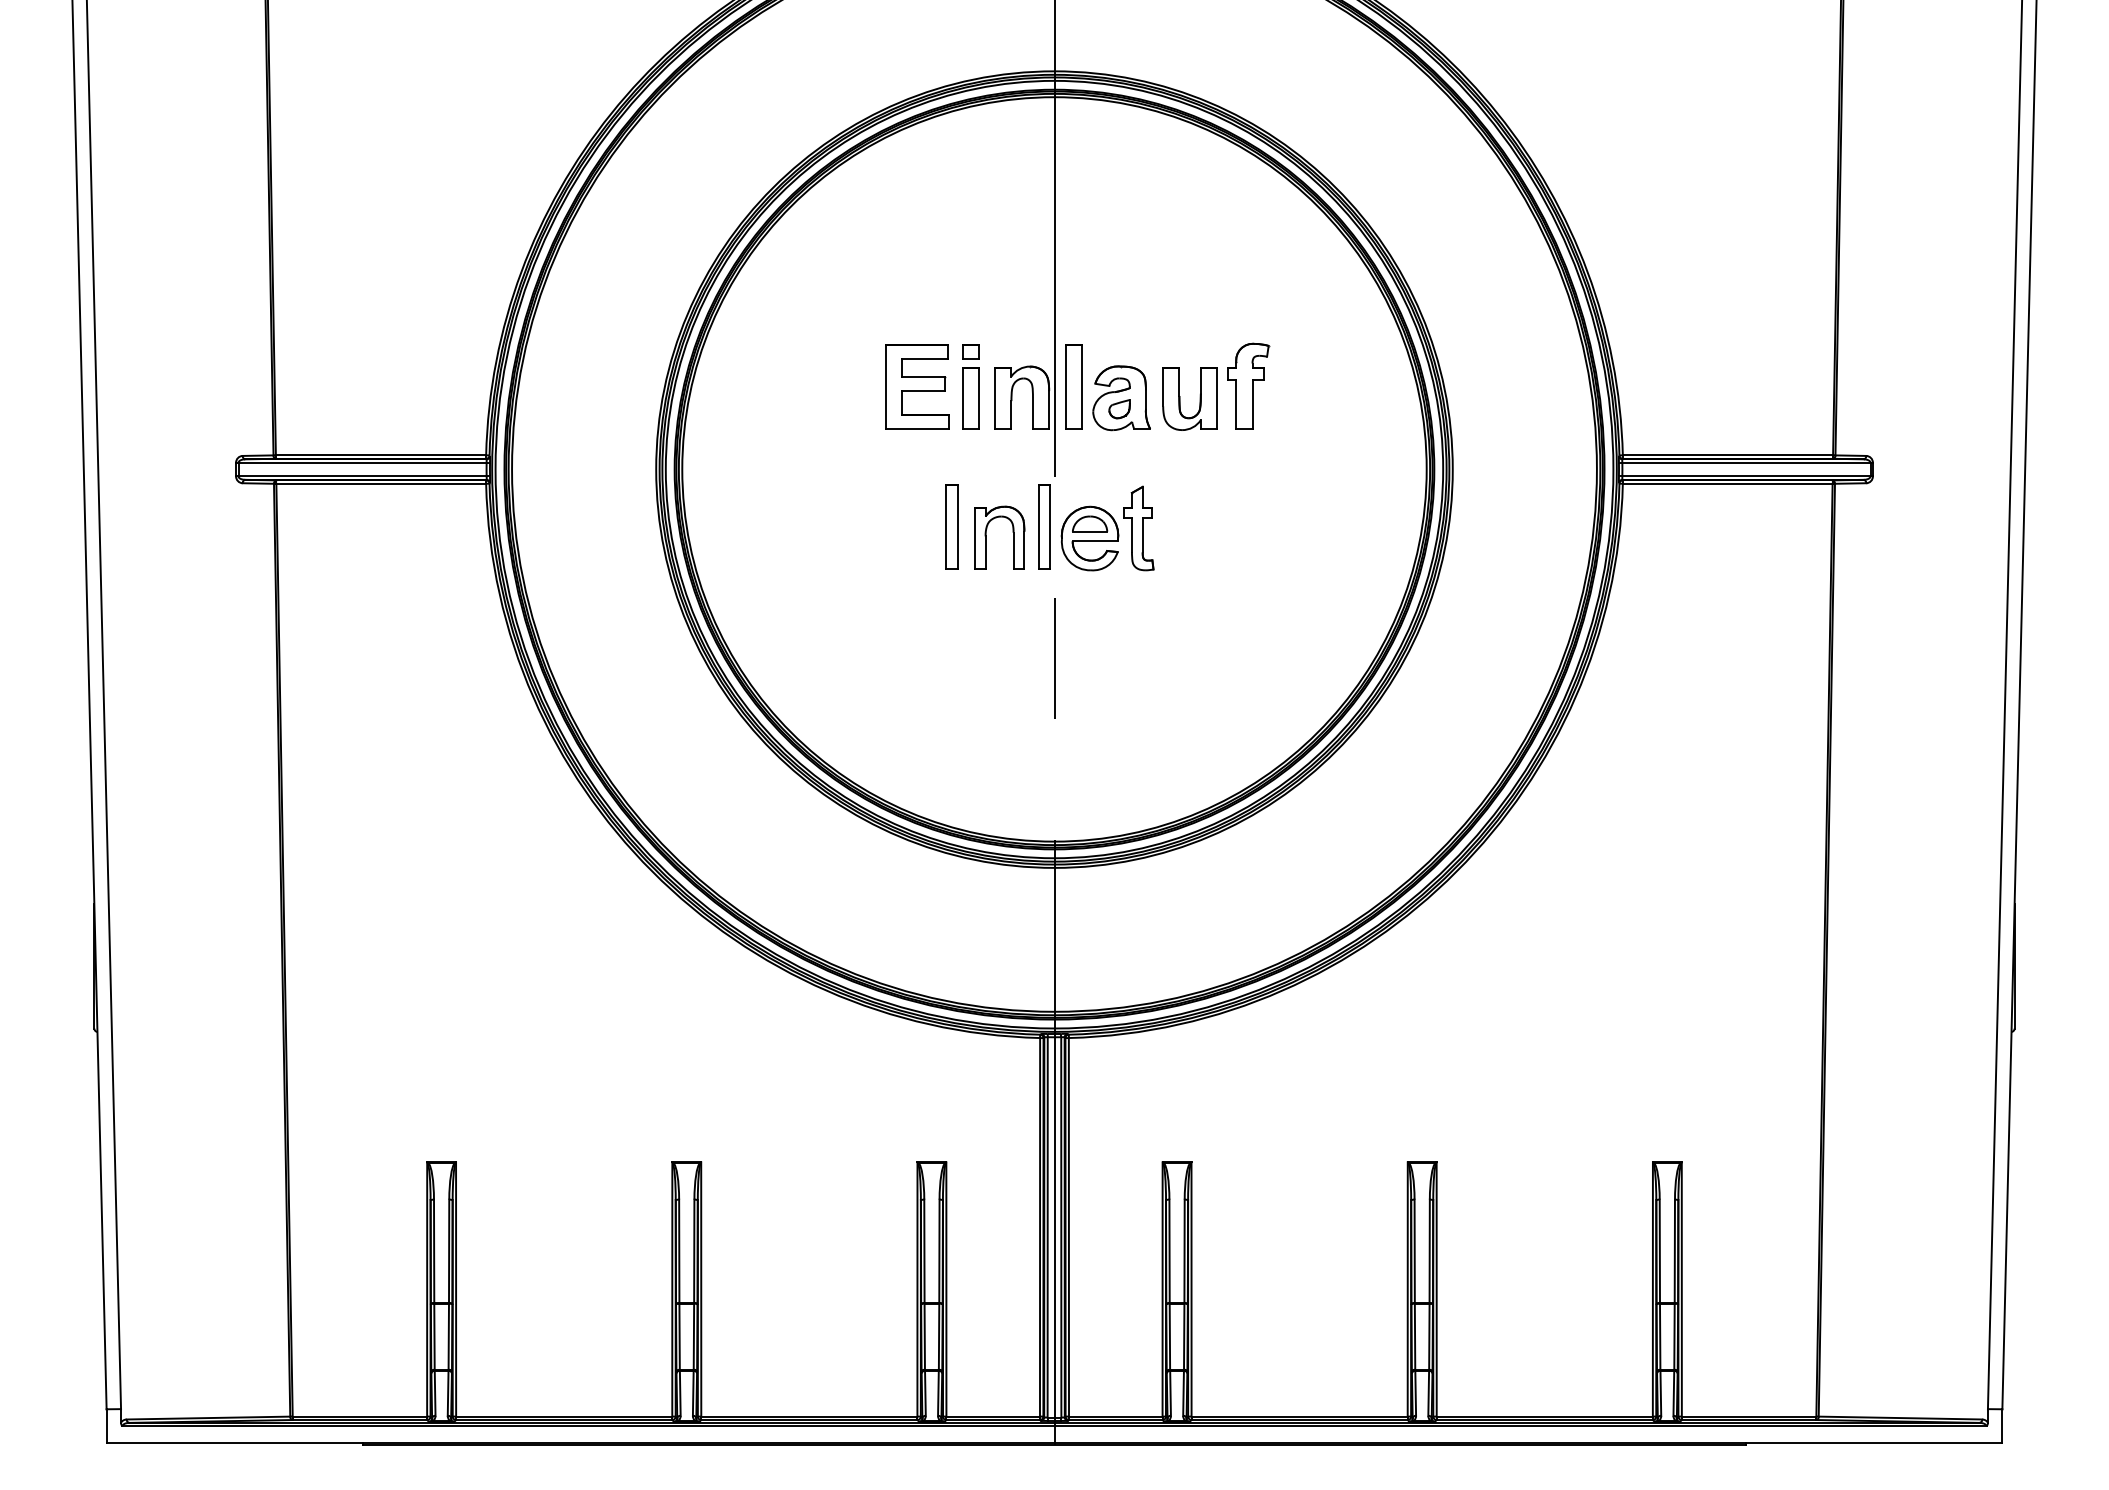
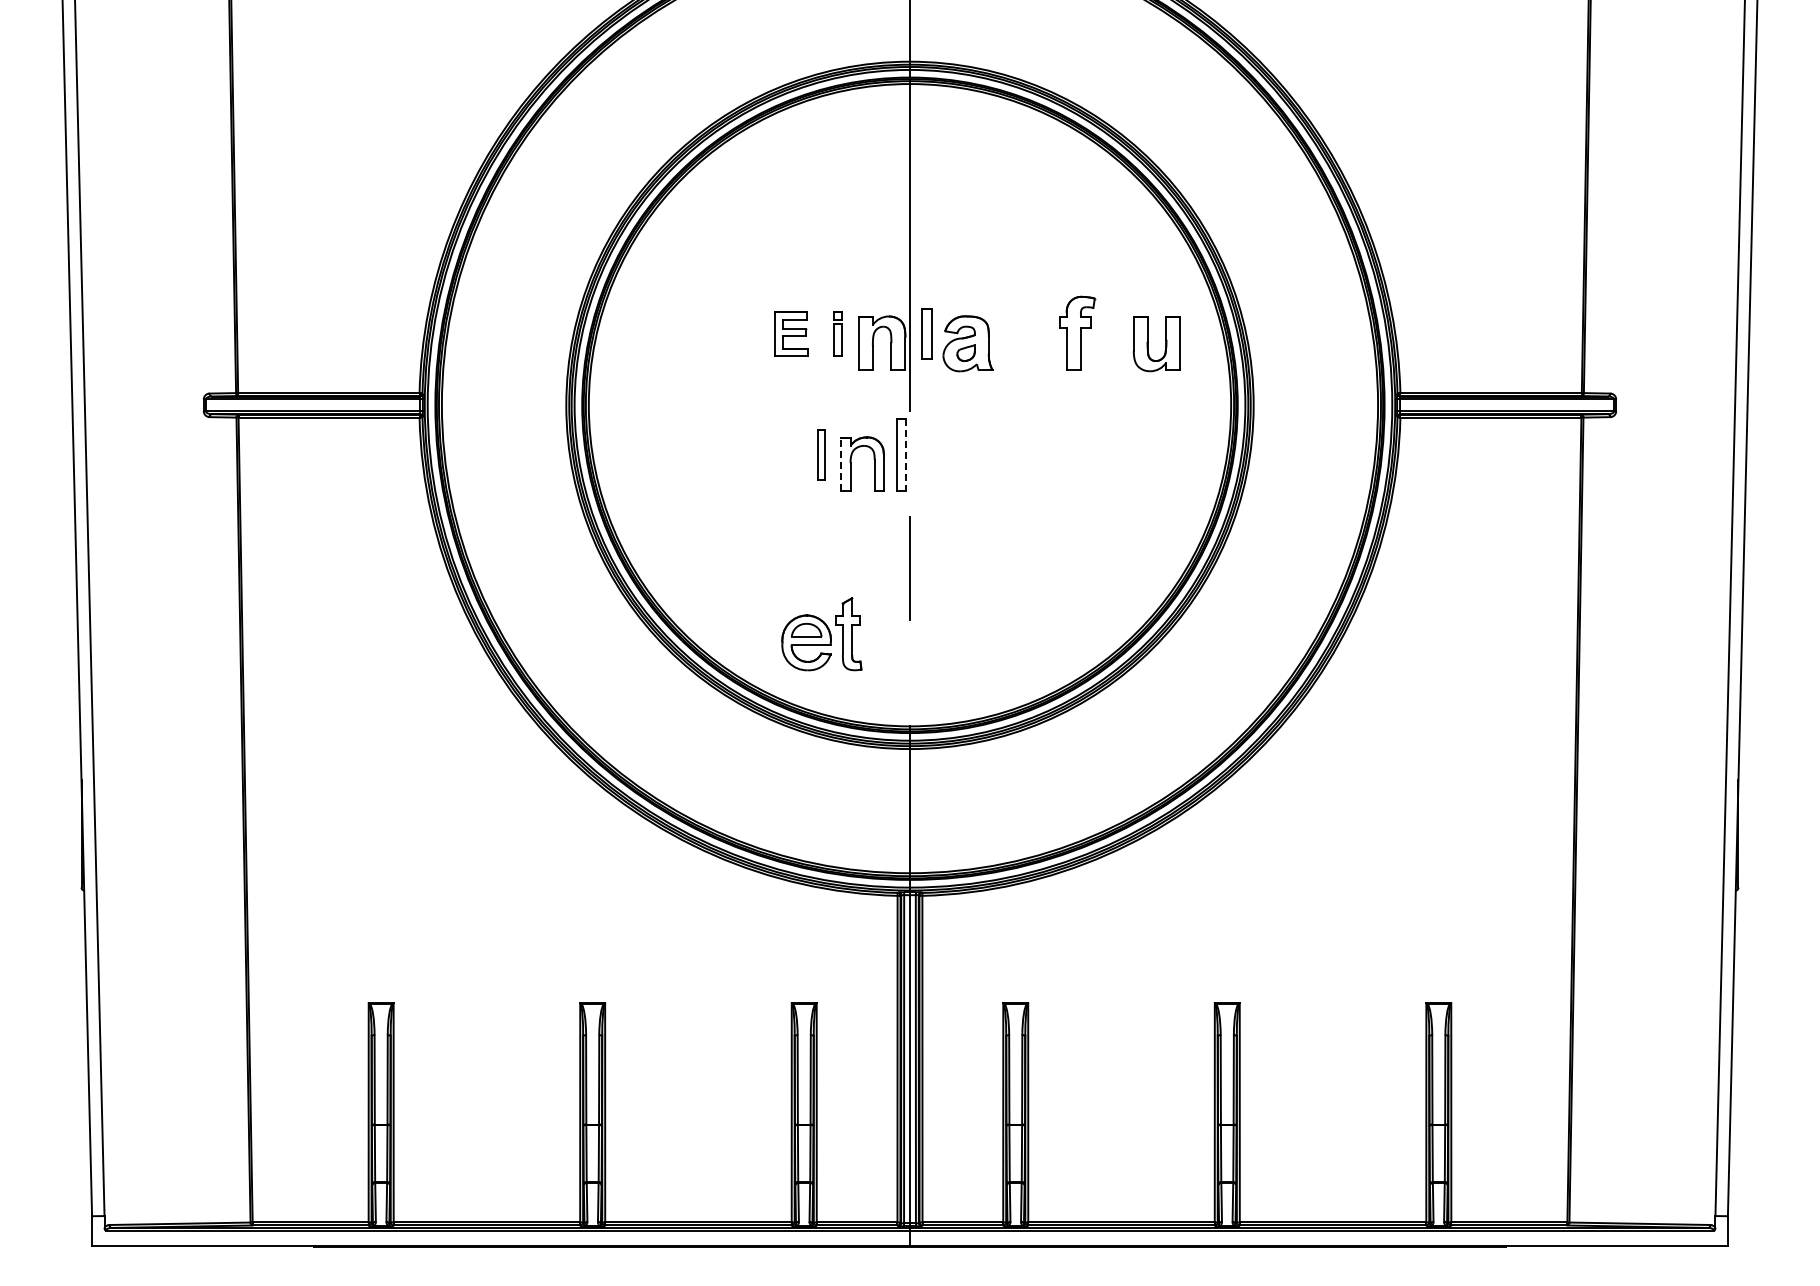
part: (917, 386) -> (791, 333), size x0.6
part: (970, 386) -> (837, 333), size x0.6
part: (1073, 386) -> (926, 333), size x0.7
part: (1180, 399) -> (1148, 344), moved
part: (950, 526) -> (820, 454), size x0.7
line: (1050, 527) -> (906, 455), solid -> dashed
part: (1107, 528) -> (821, 634), moved
line: (975, 538) -> (841, 464), solid -> dashed

